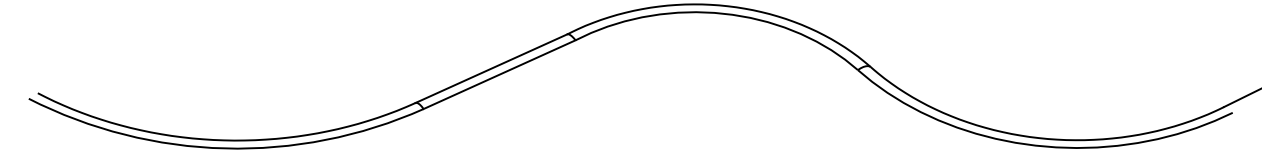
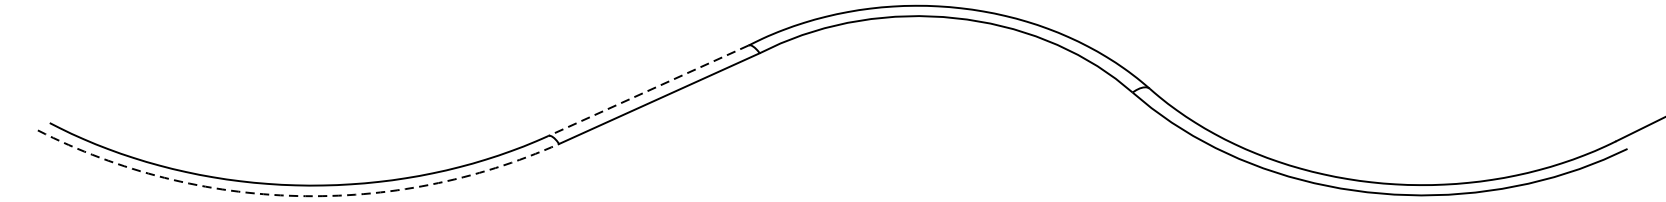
line: (490, 68) -> (647, 90), solid -> dashed
arc: (225, 148) -> (297, 196), solid -> dashed

